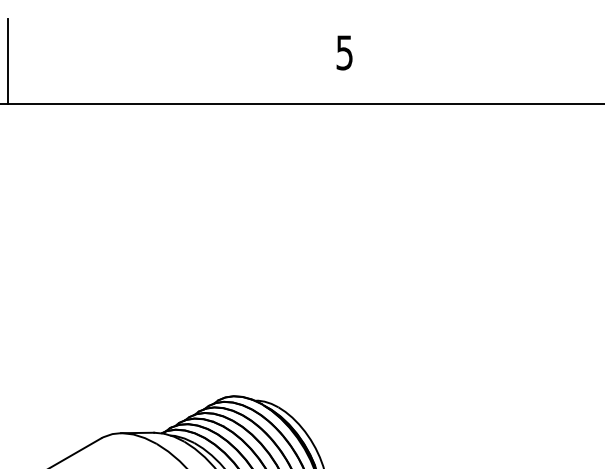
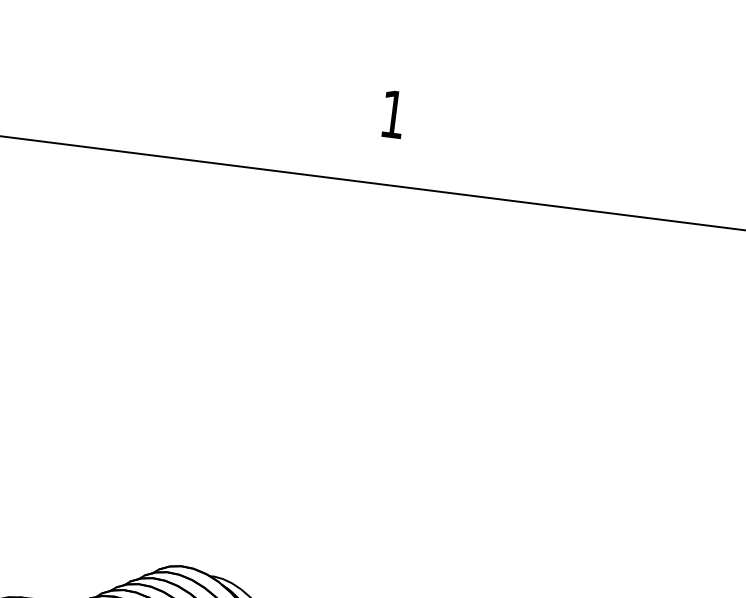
text: (344, 52) -> (392, 113), 5 -> 1

